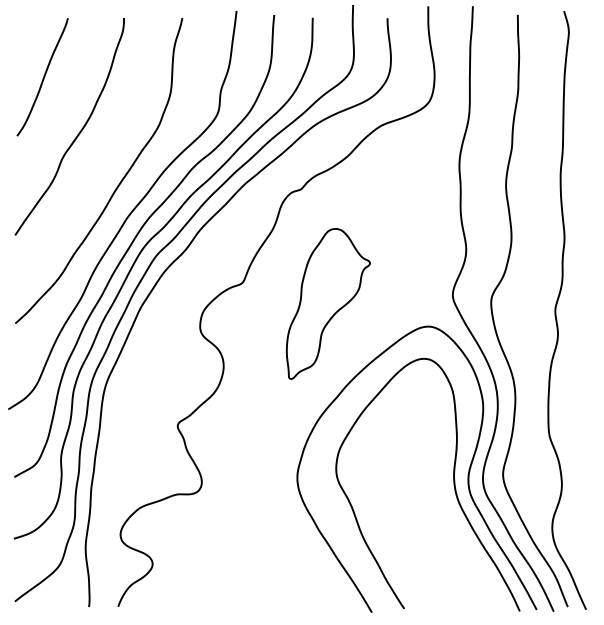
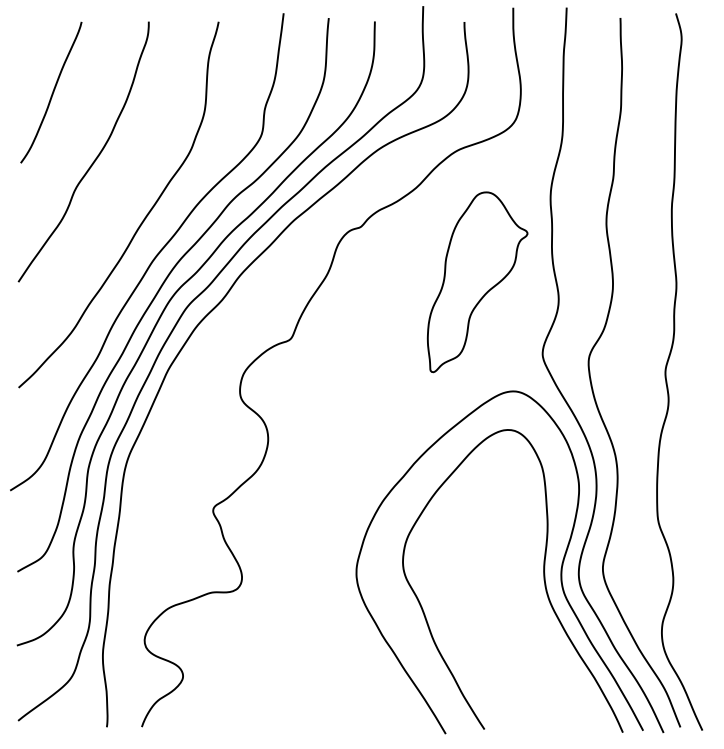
part: (328, 304) -> (477, 282), moved

